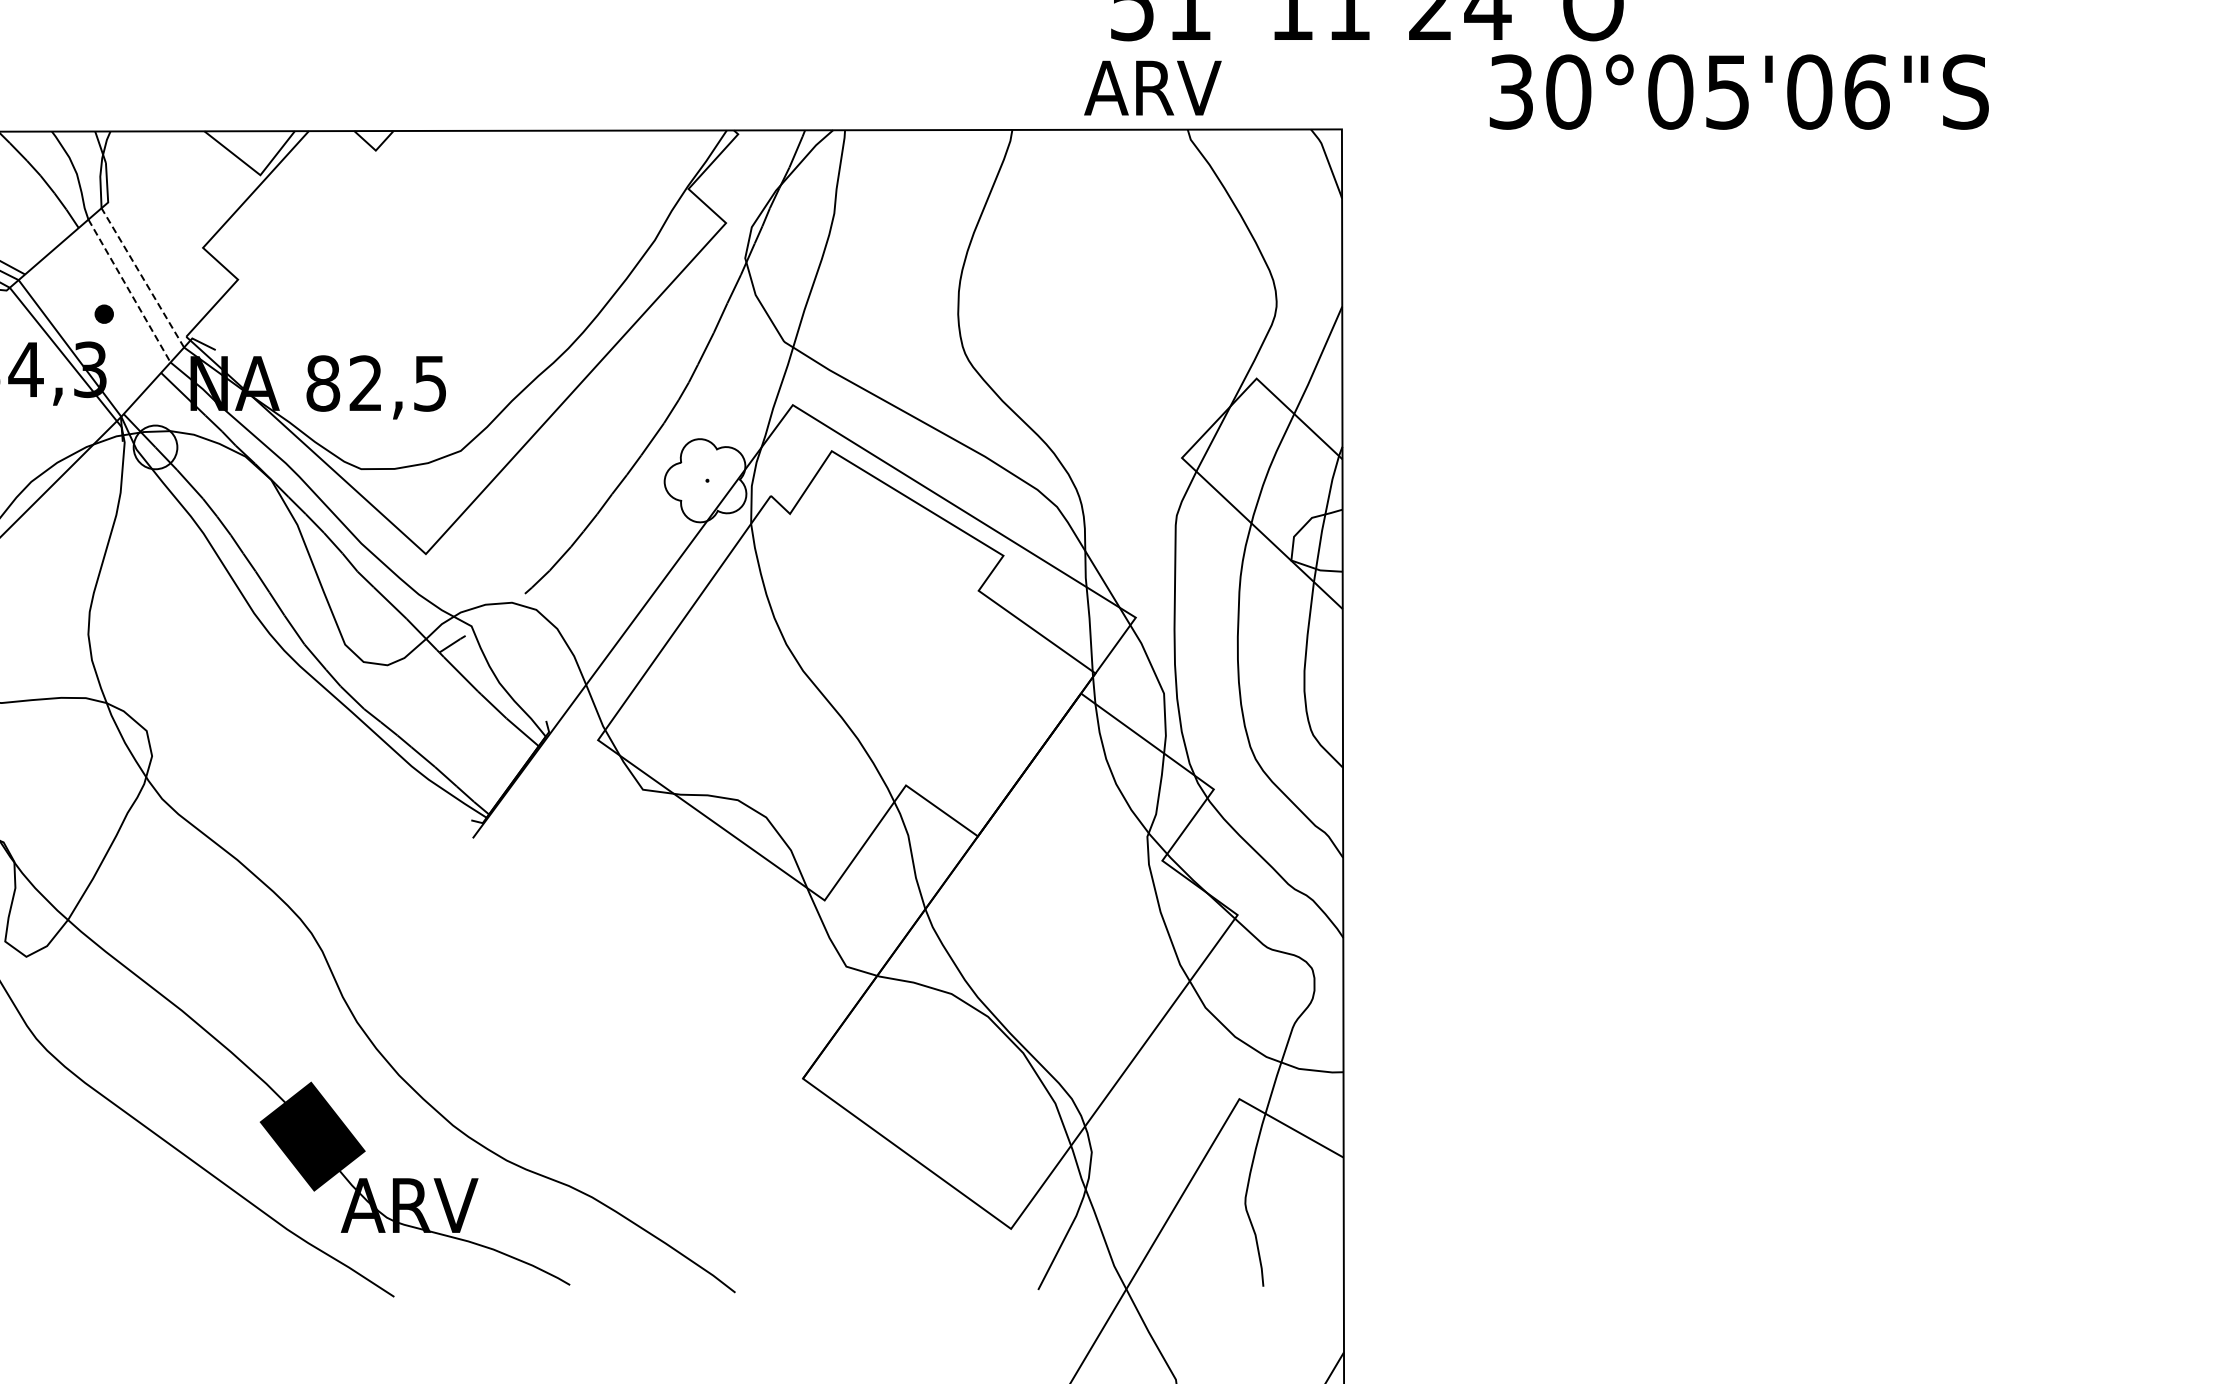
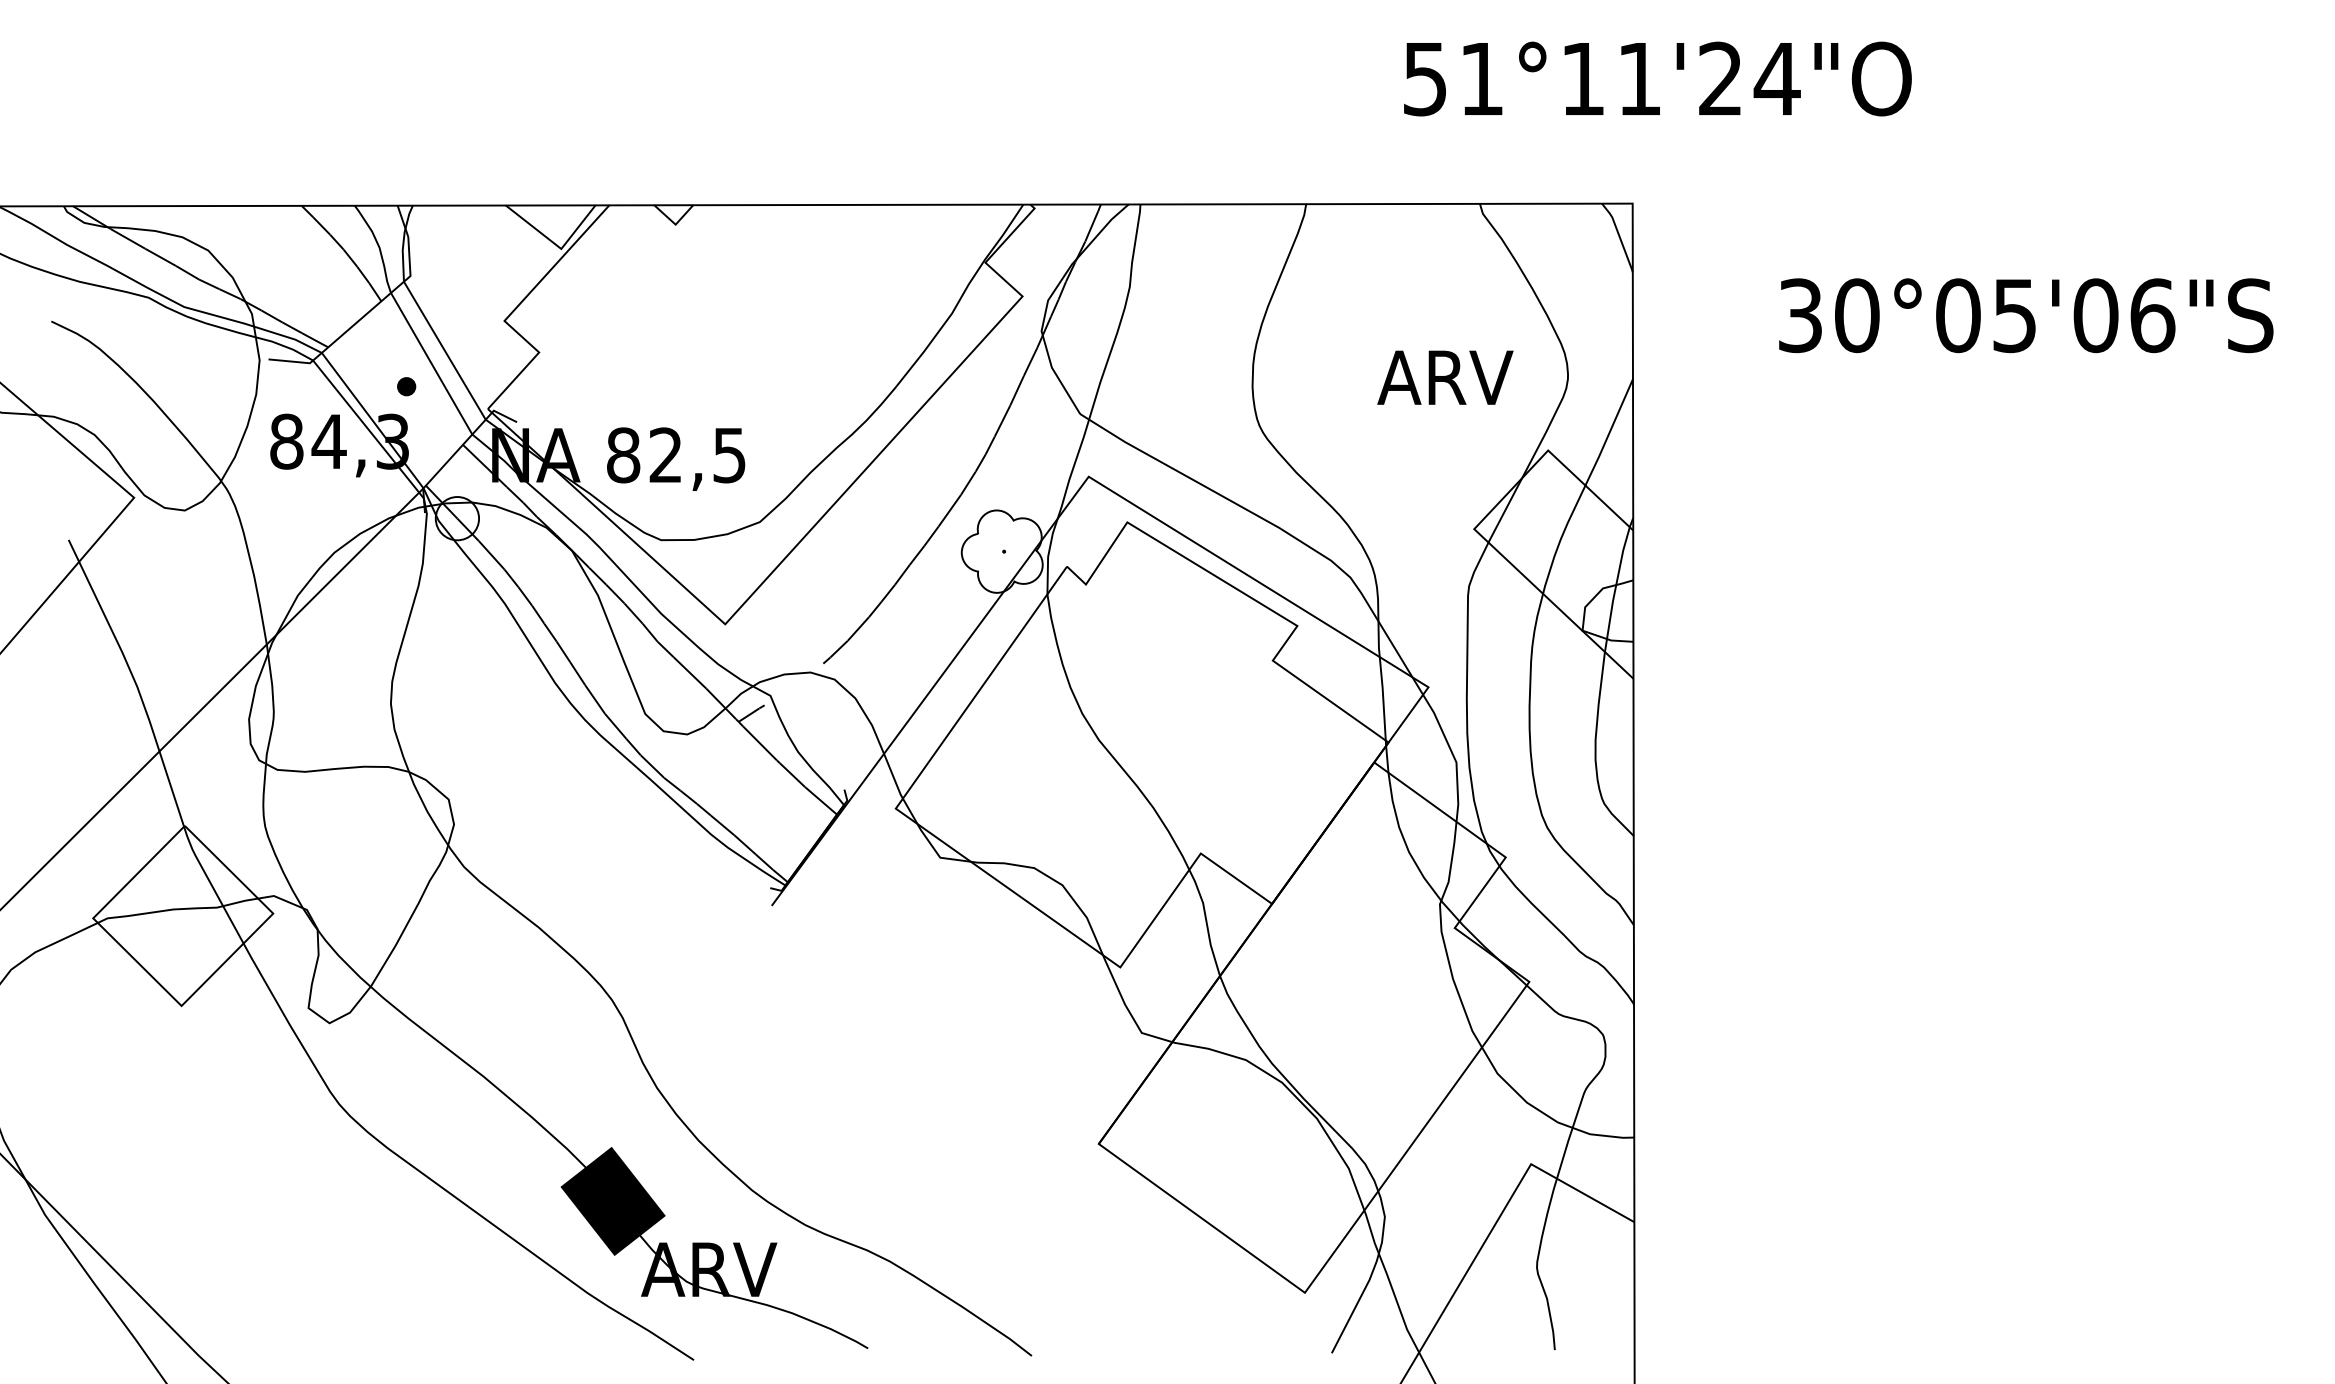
text: (1152, 87) -> (1445, 377), moved
text: (1739, 91) -> (2026, 315), moved
line: (142, 277) -> (444, 350), dashed -> solid
line: (129, 290) -> (431, 363), dashed -> solid

